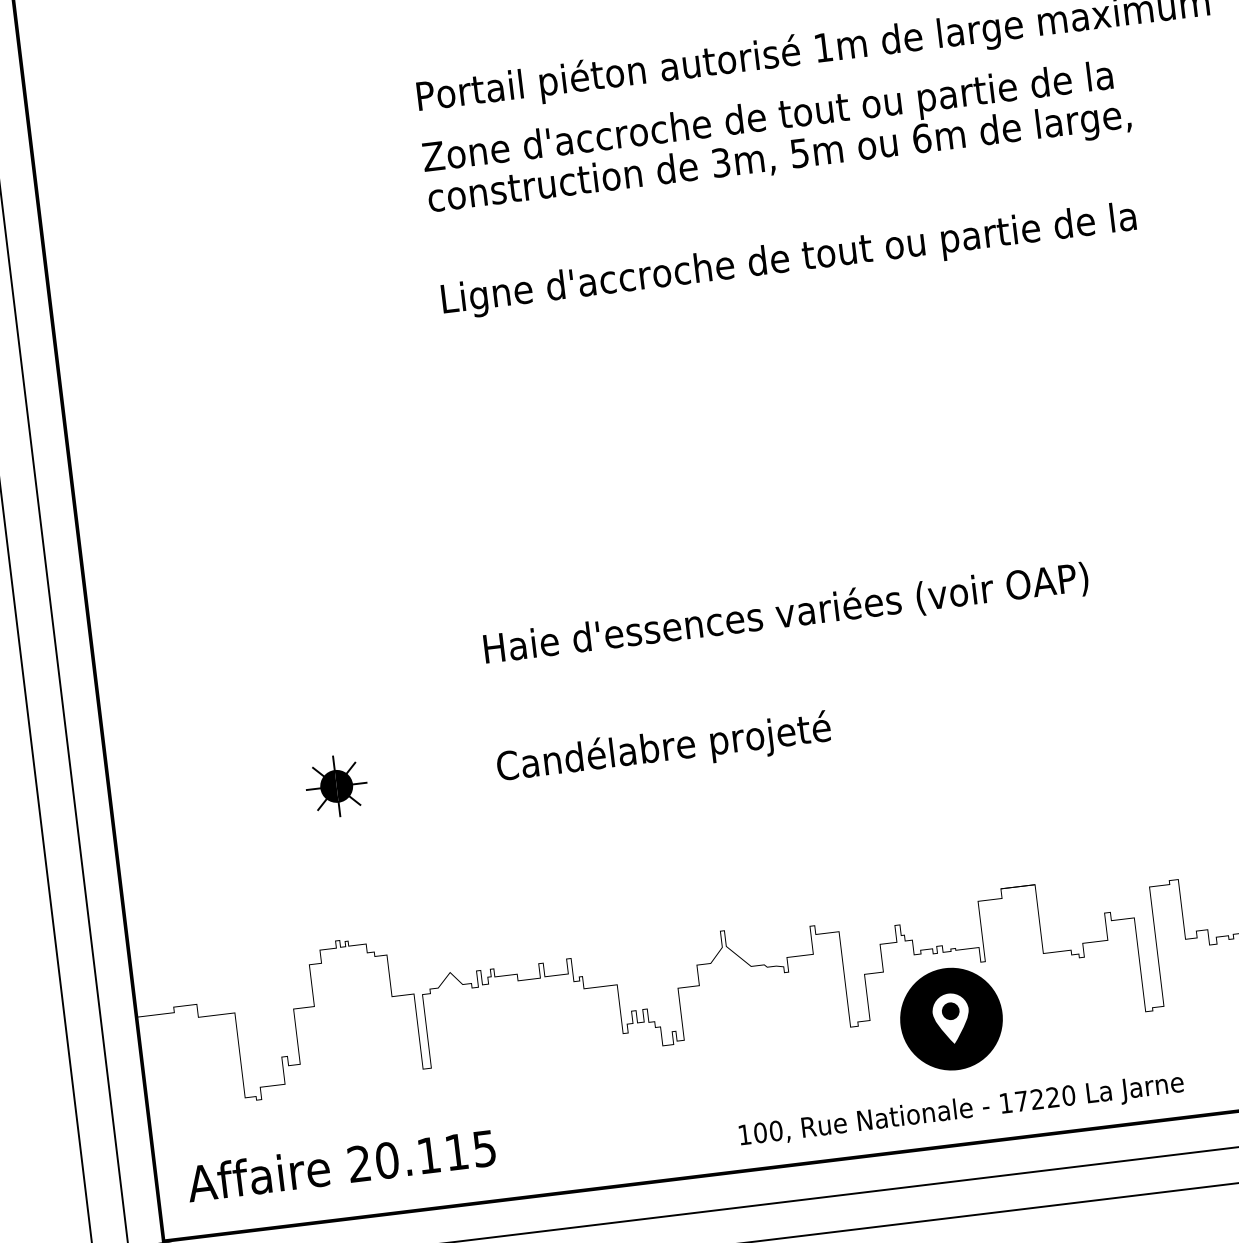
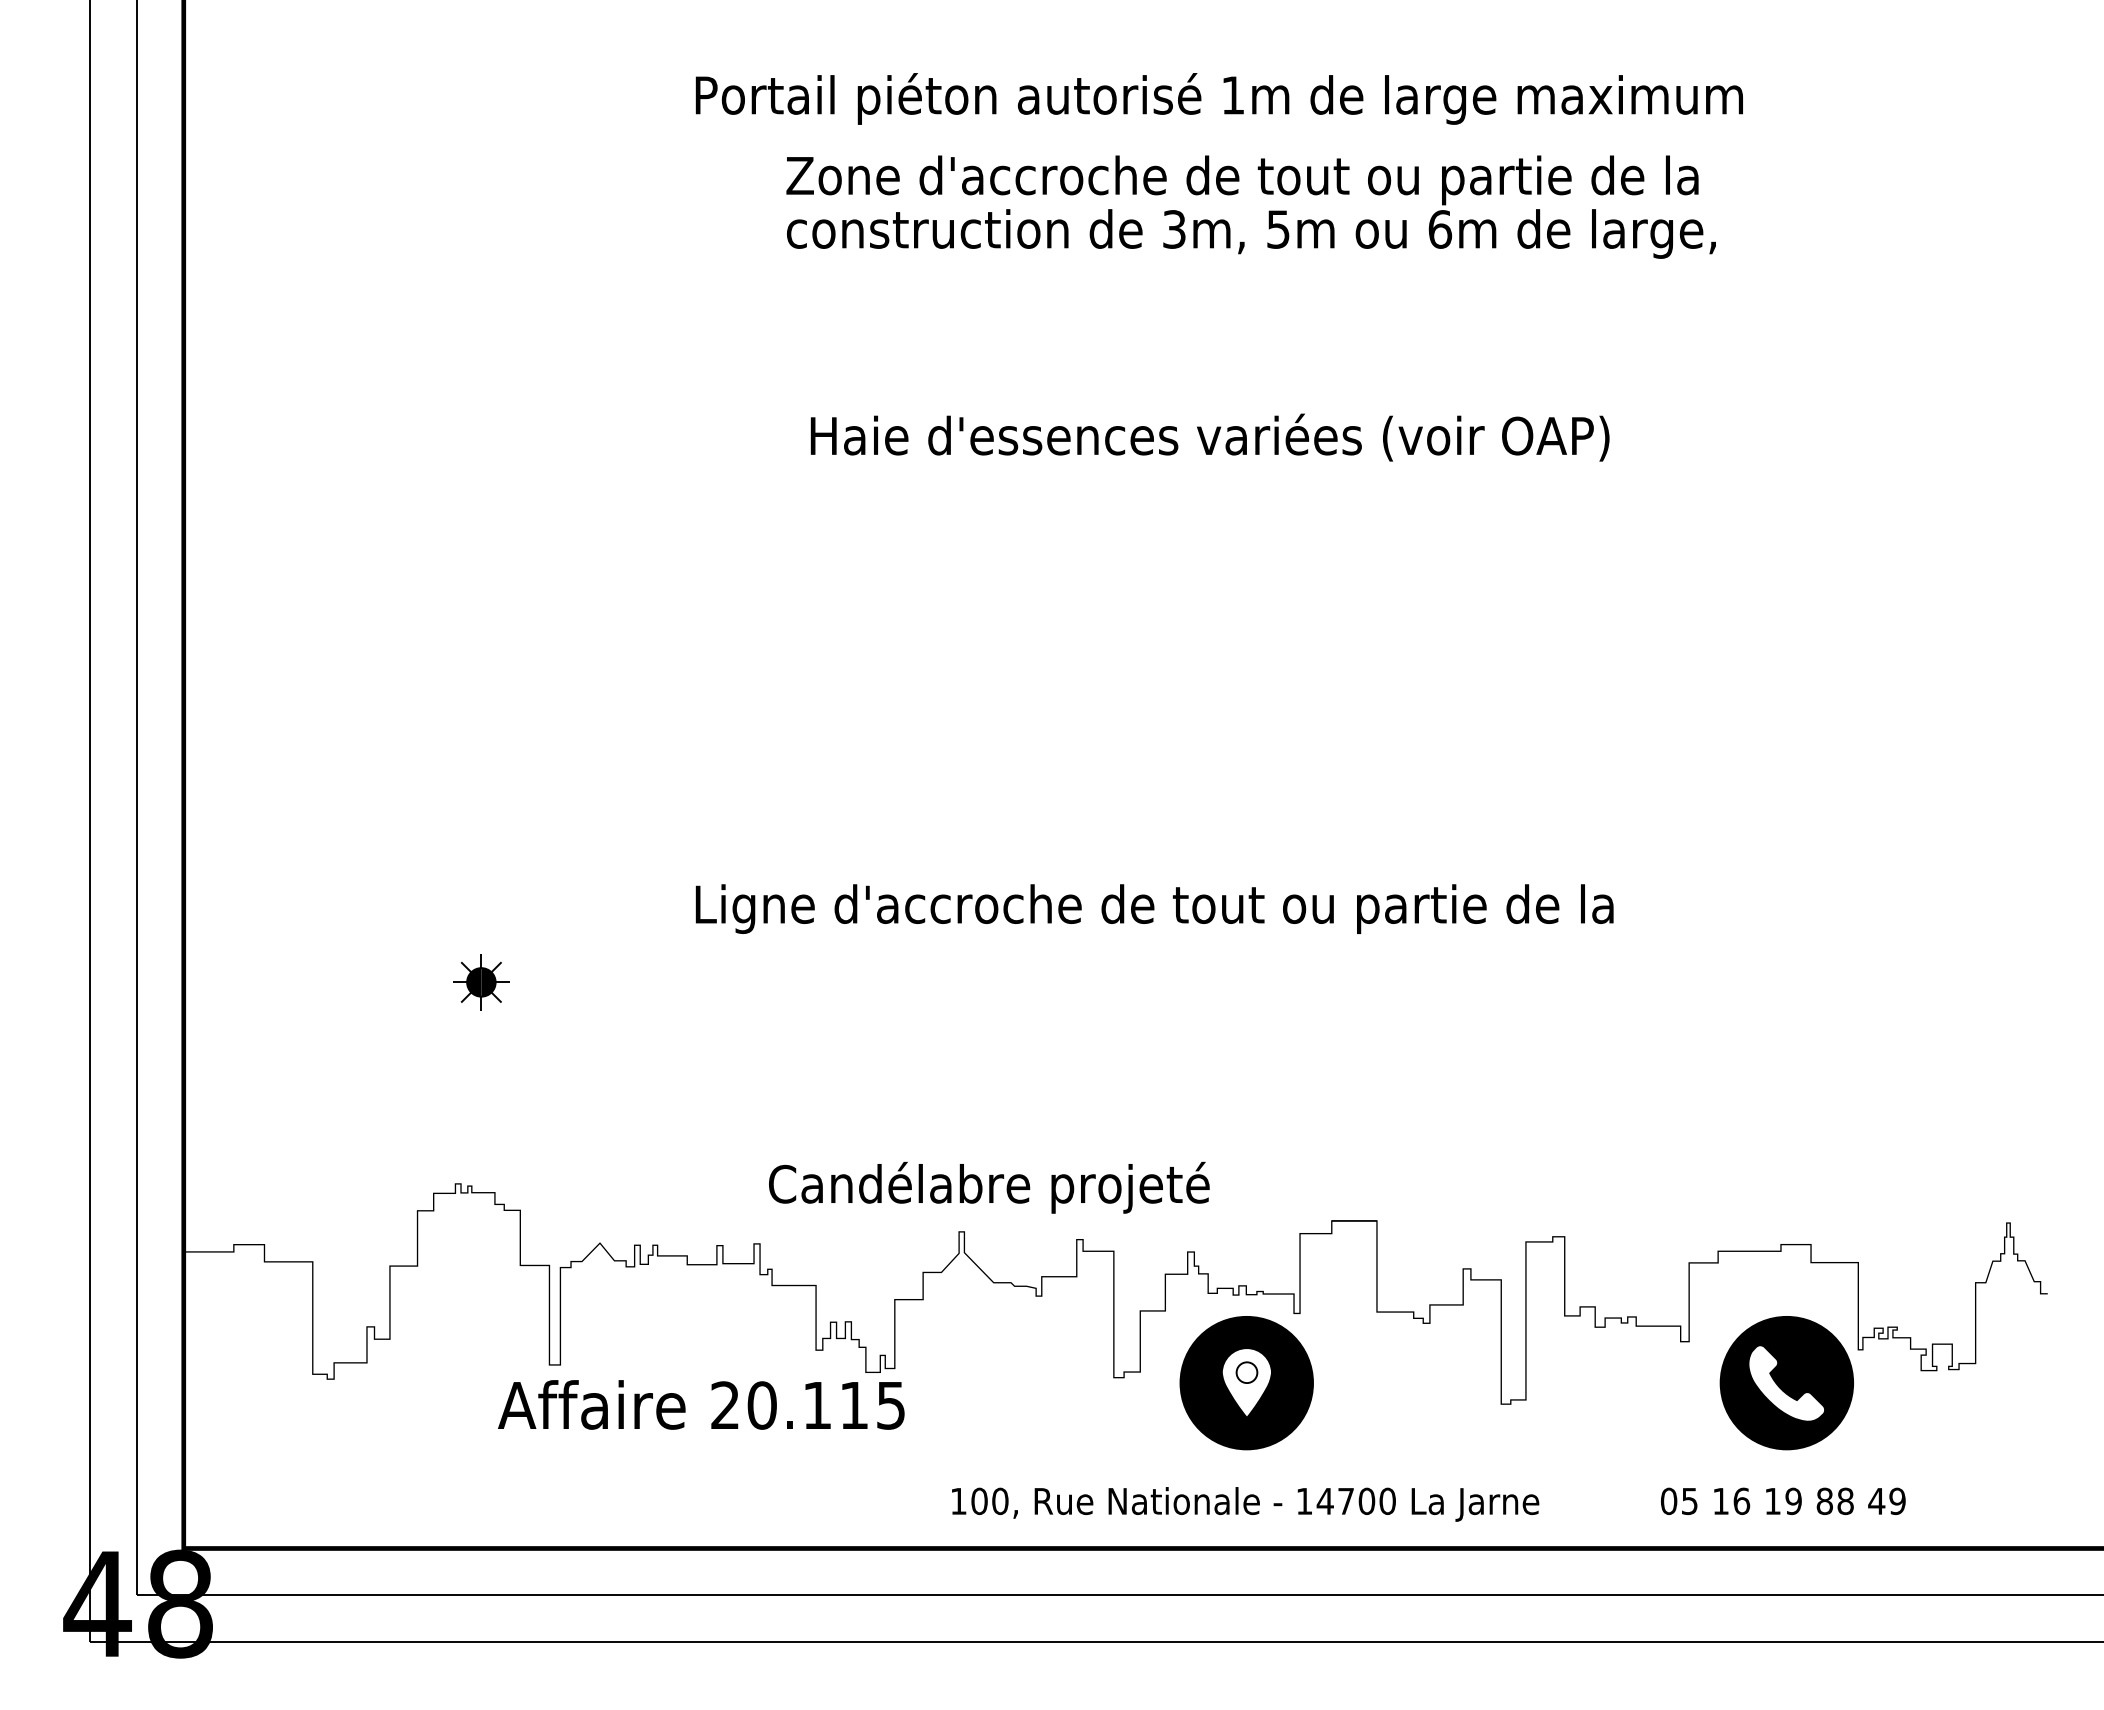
text: (776, 138) -> (1250, 206), moved
text: (788, 260) -> (1154, 908), moved
text: (785, 614) -> (1209, 437), moved
text: (664, 749) -> (989, 1187), moved
part: (336, 786) -> (481, 982), size x0.7
fill: (950, 1011) -> (1246, 1372), removed
text: (1036, 1098) -> (1345, 1500), 17220 -> 14700
text: (341, 1165) -> (701, 1404), moved

